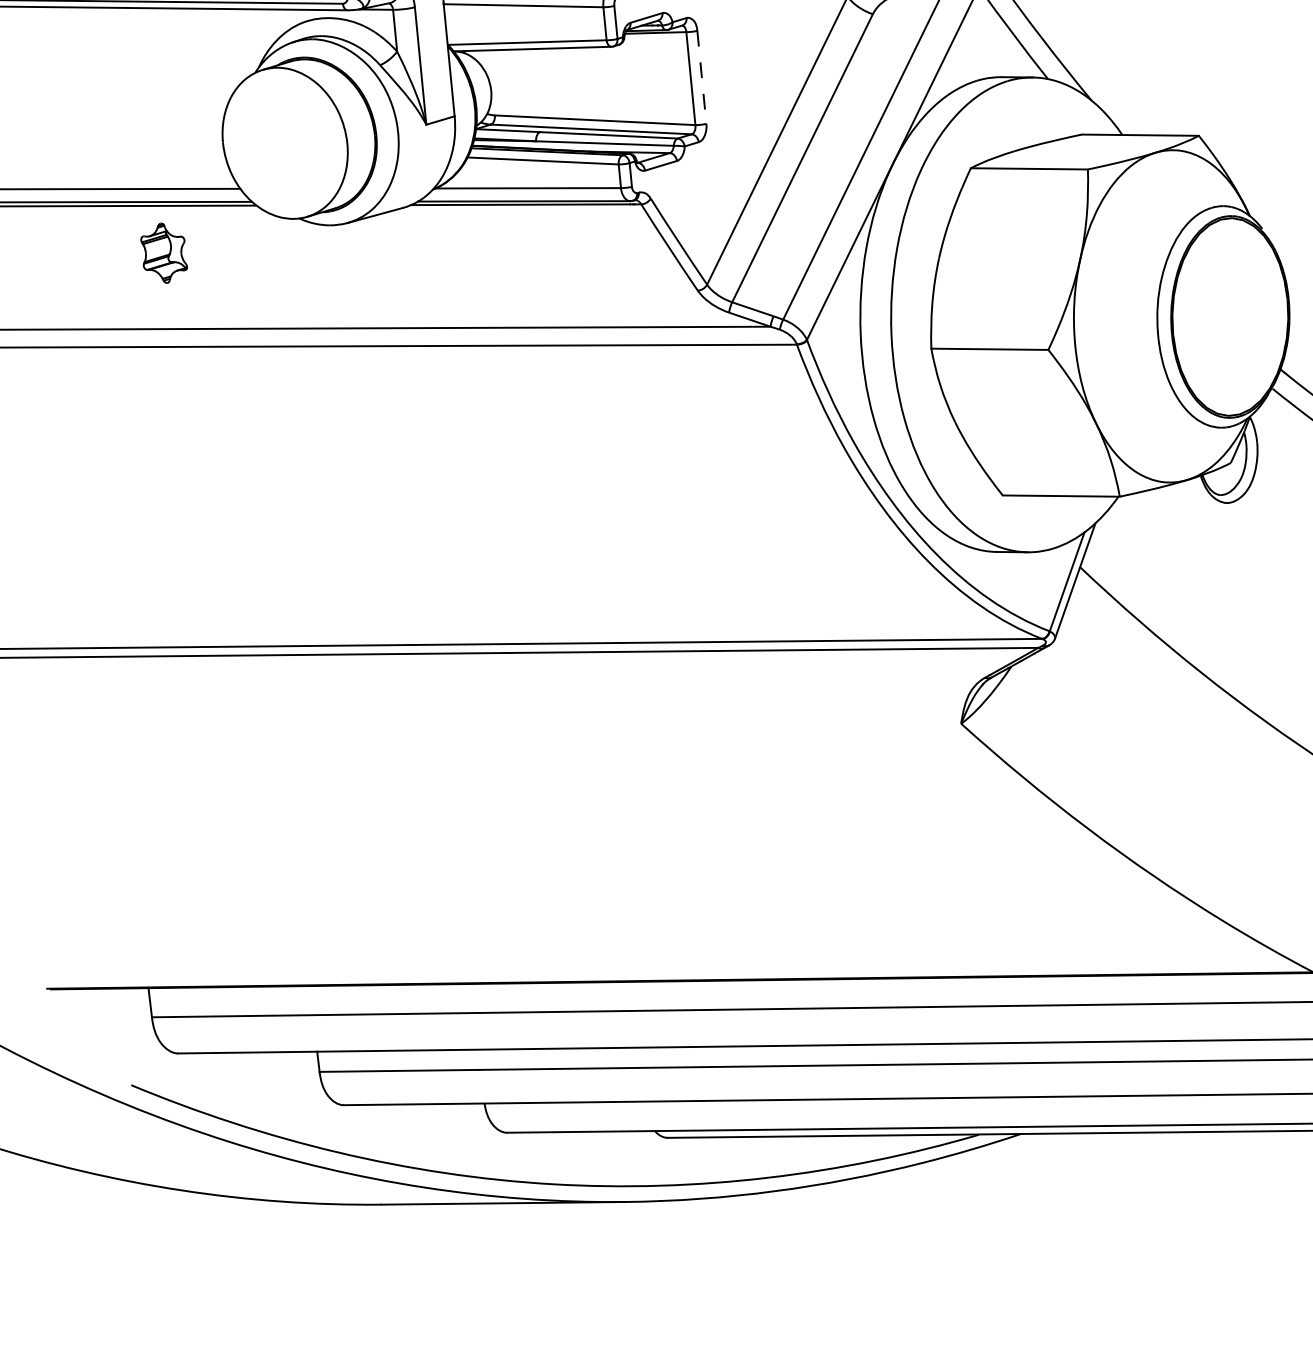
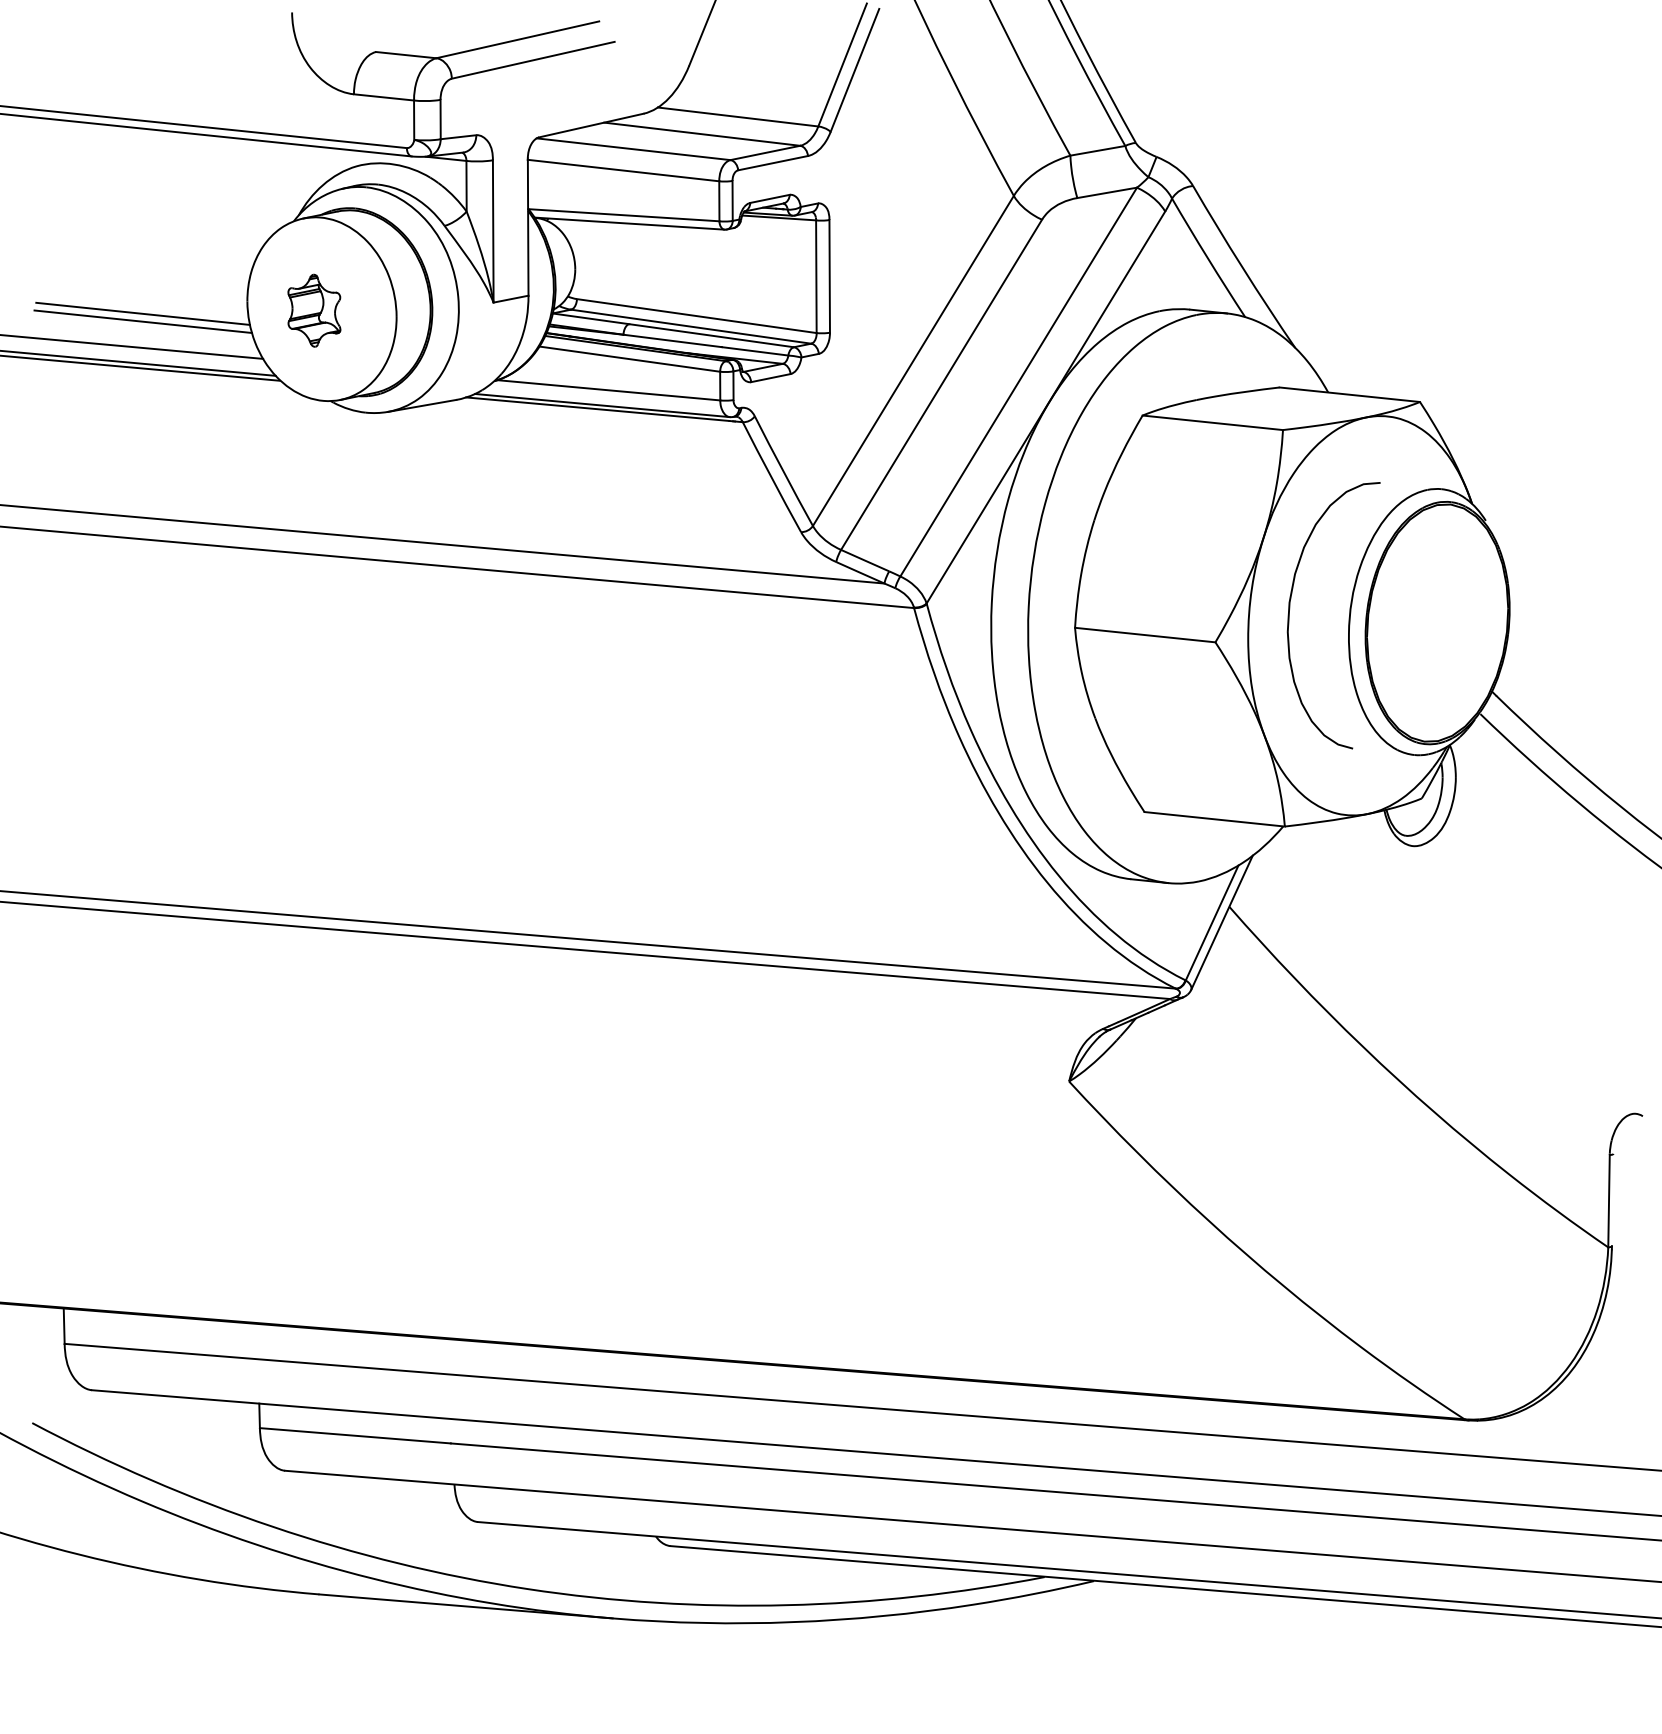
line: (701, 77) -> (829, 276), dashed -> solid
line: (137, 160) -> (142, 313), added
line: (137, 167) -> (142, 321), added
part: (164, 253) -> (314, 310), moved
part: (1107, 316) -> (1290, 608), added

